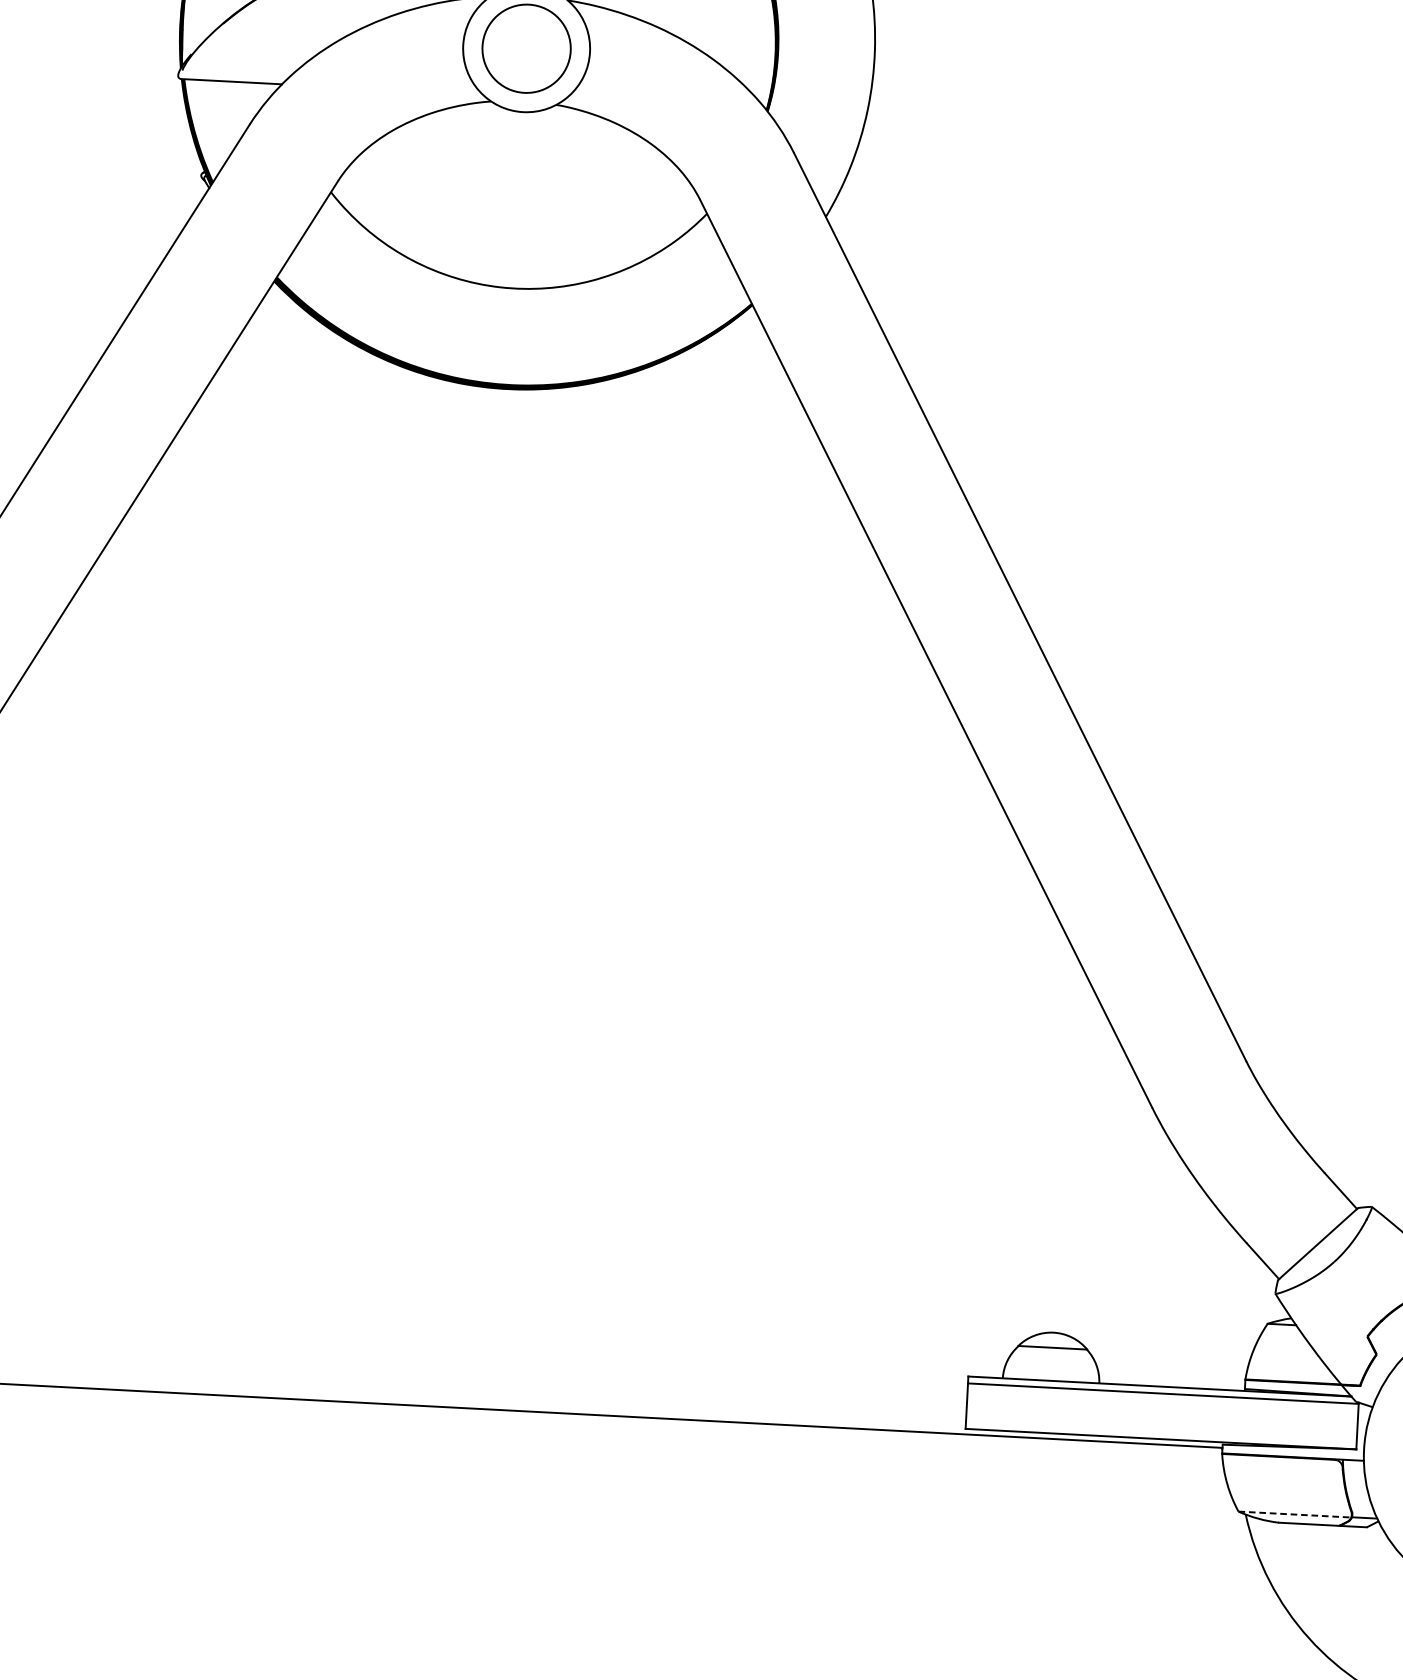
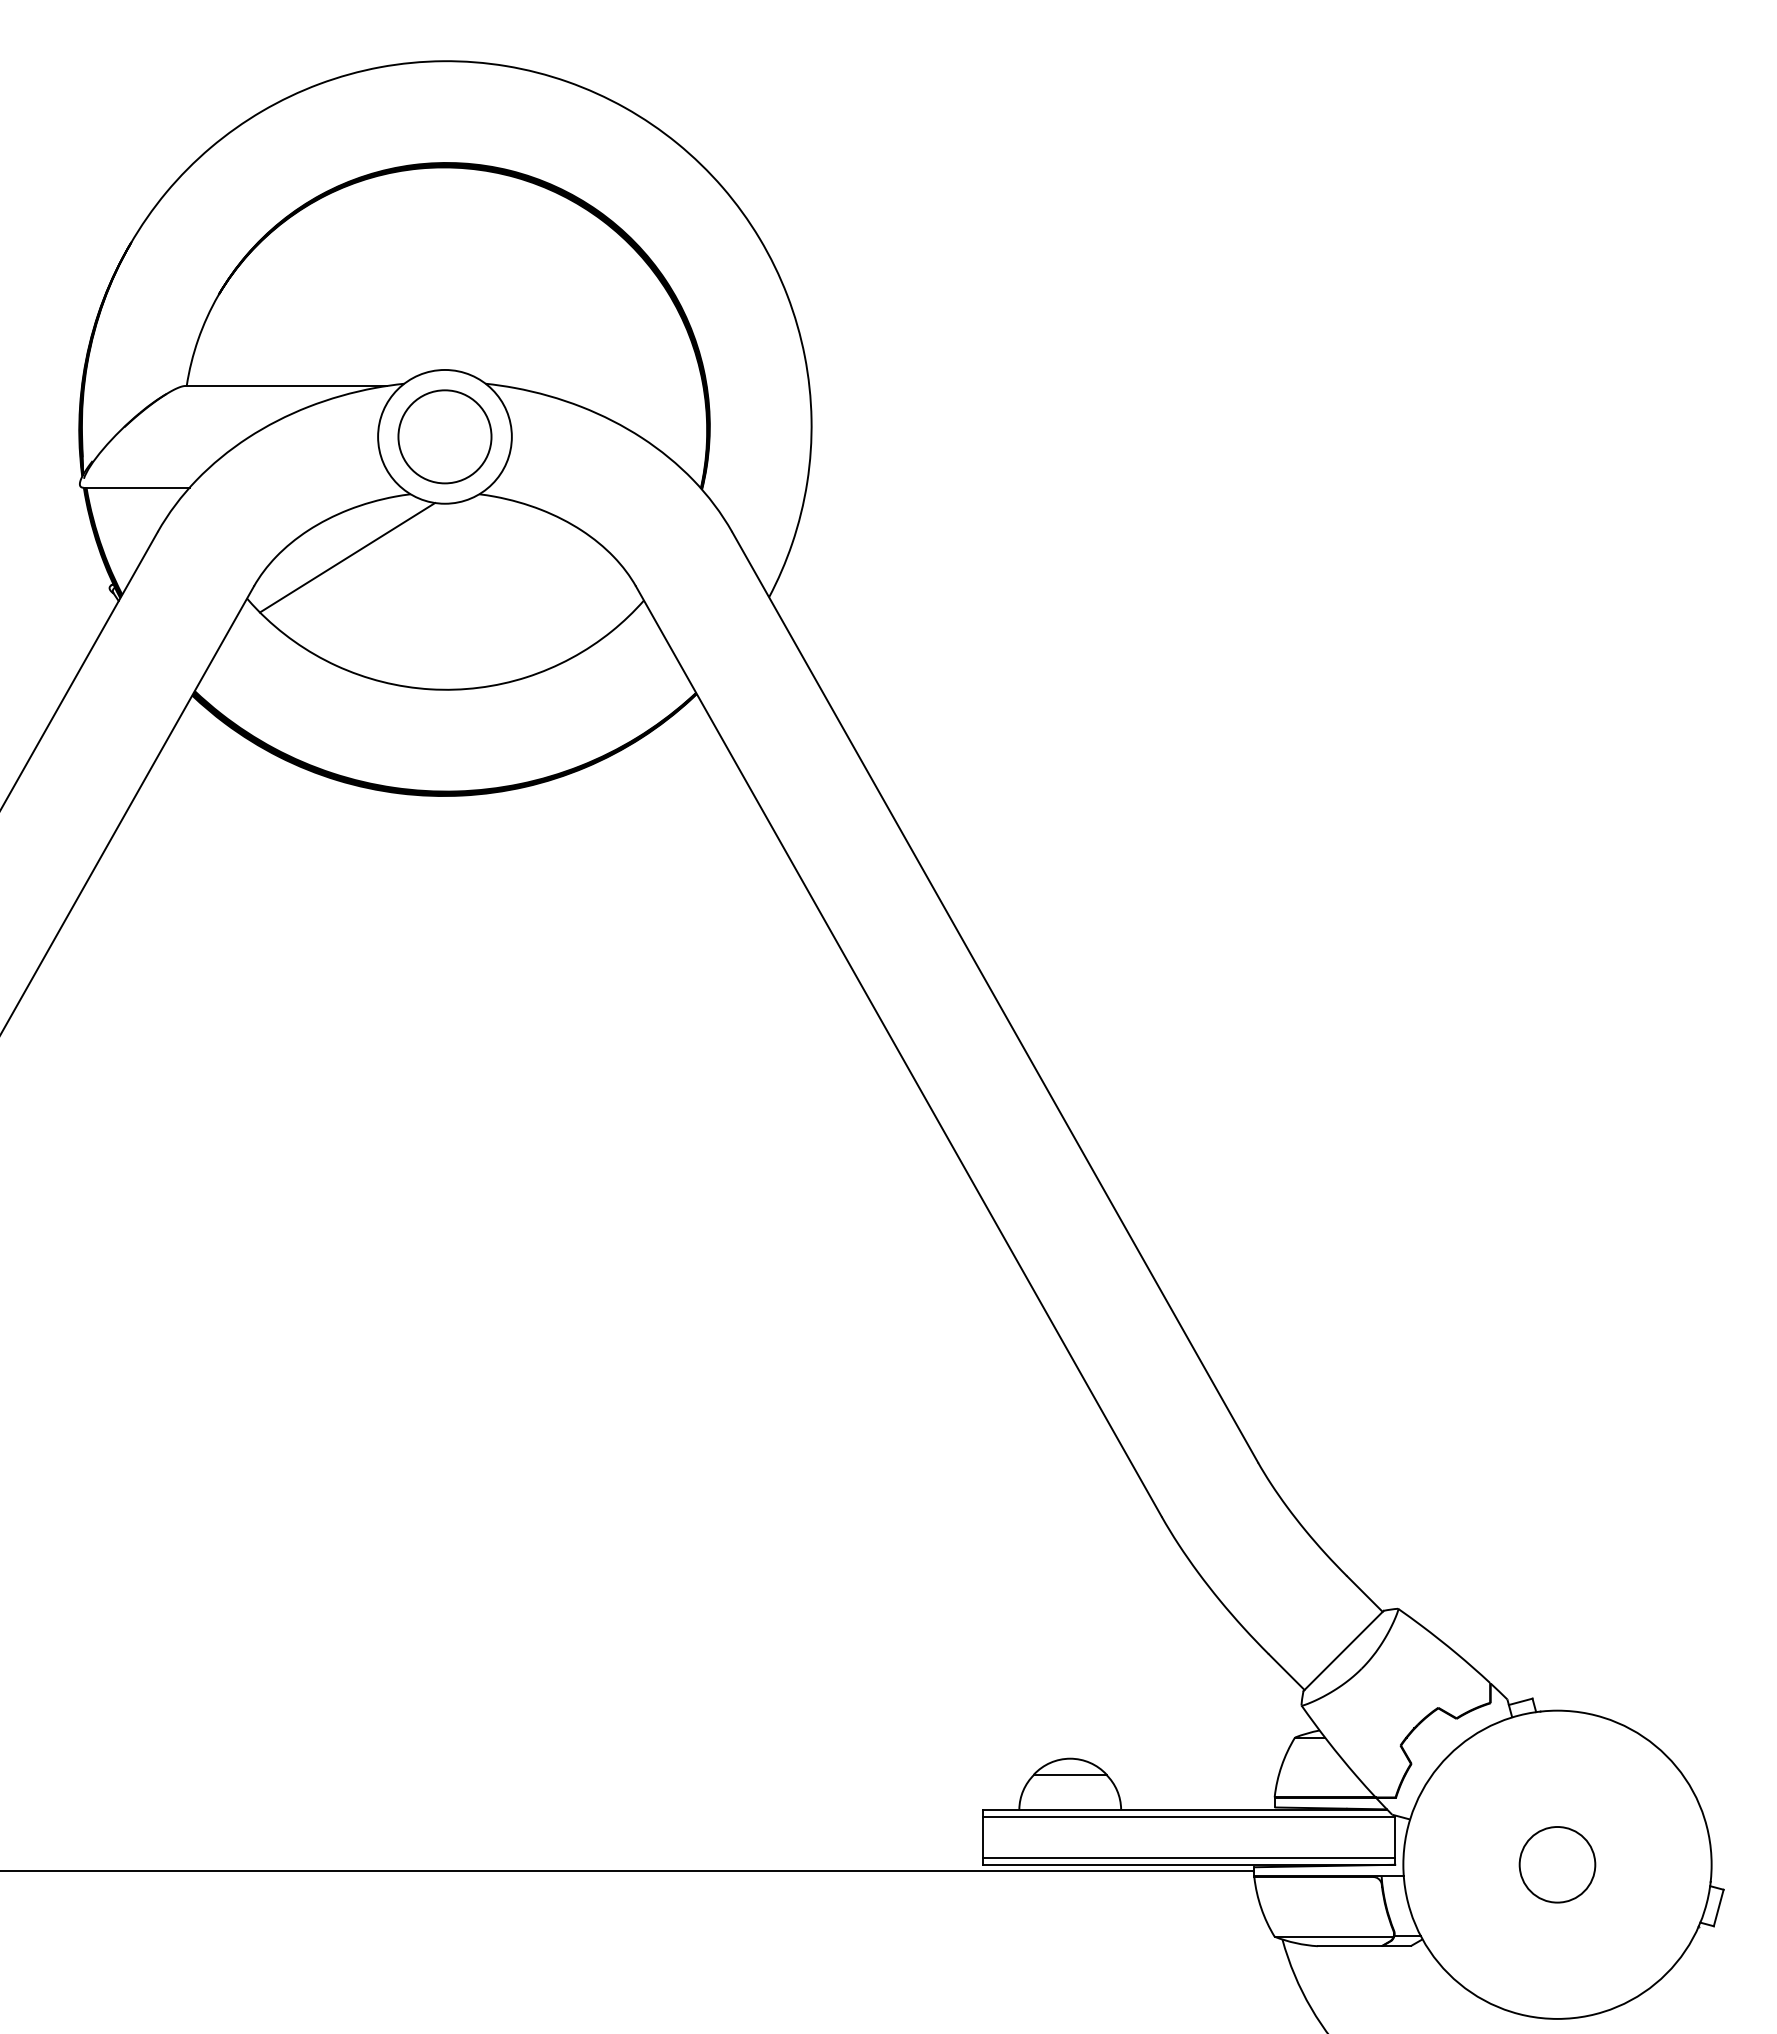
line: (428, 158) -> (347, 557), added
line: (1161, 1432) -> (1189, 1857), added
line: (1295, 1514) -> (1334, 1936), dashed -> solid

